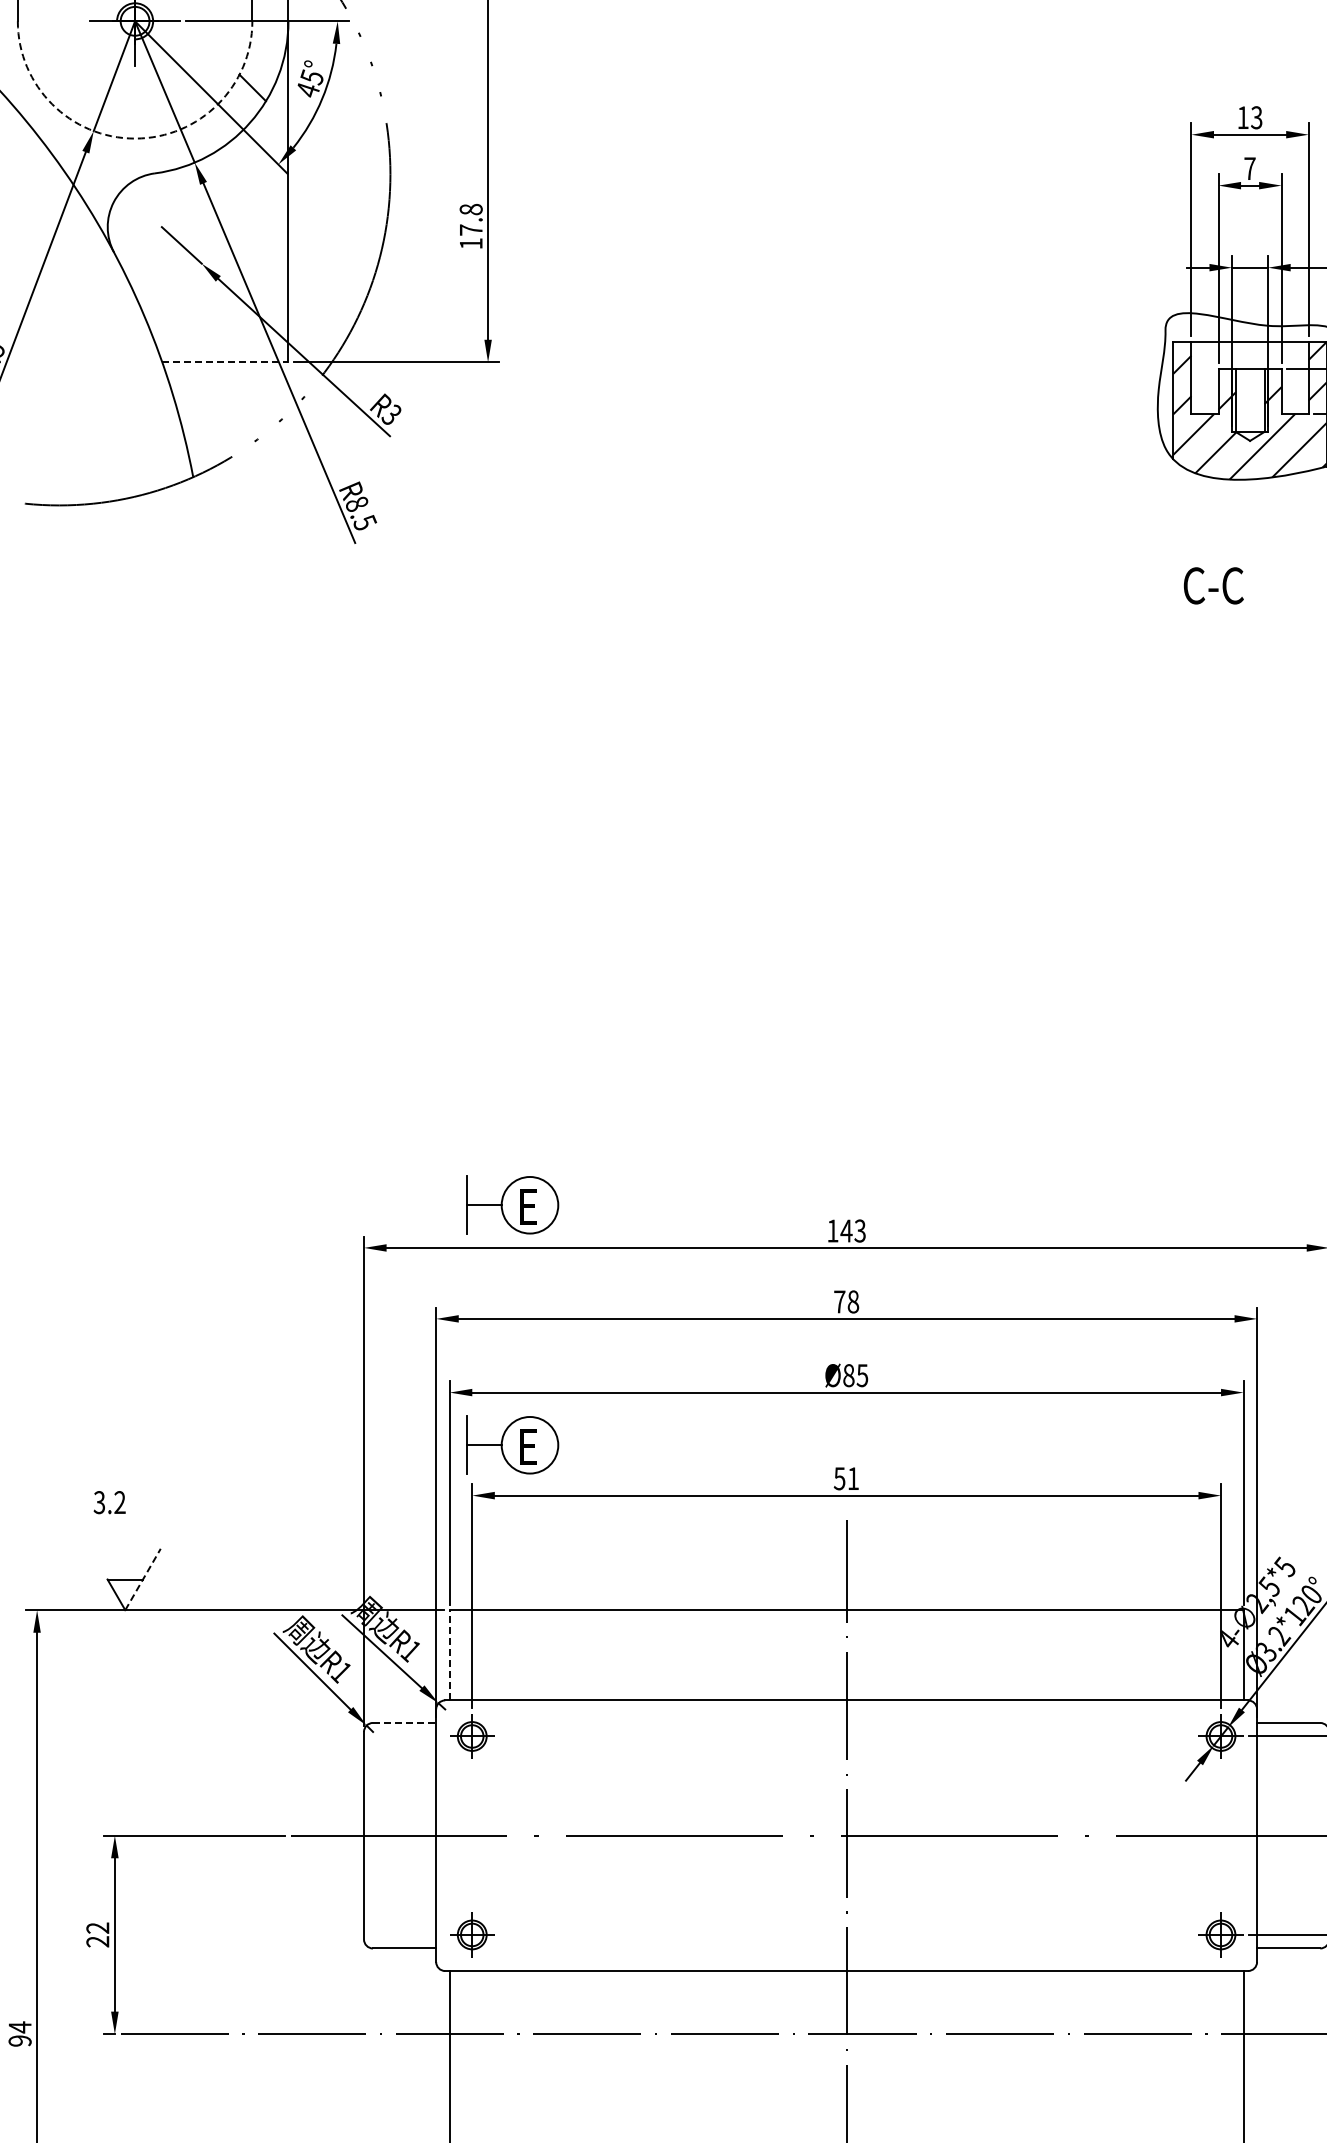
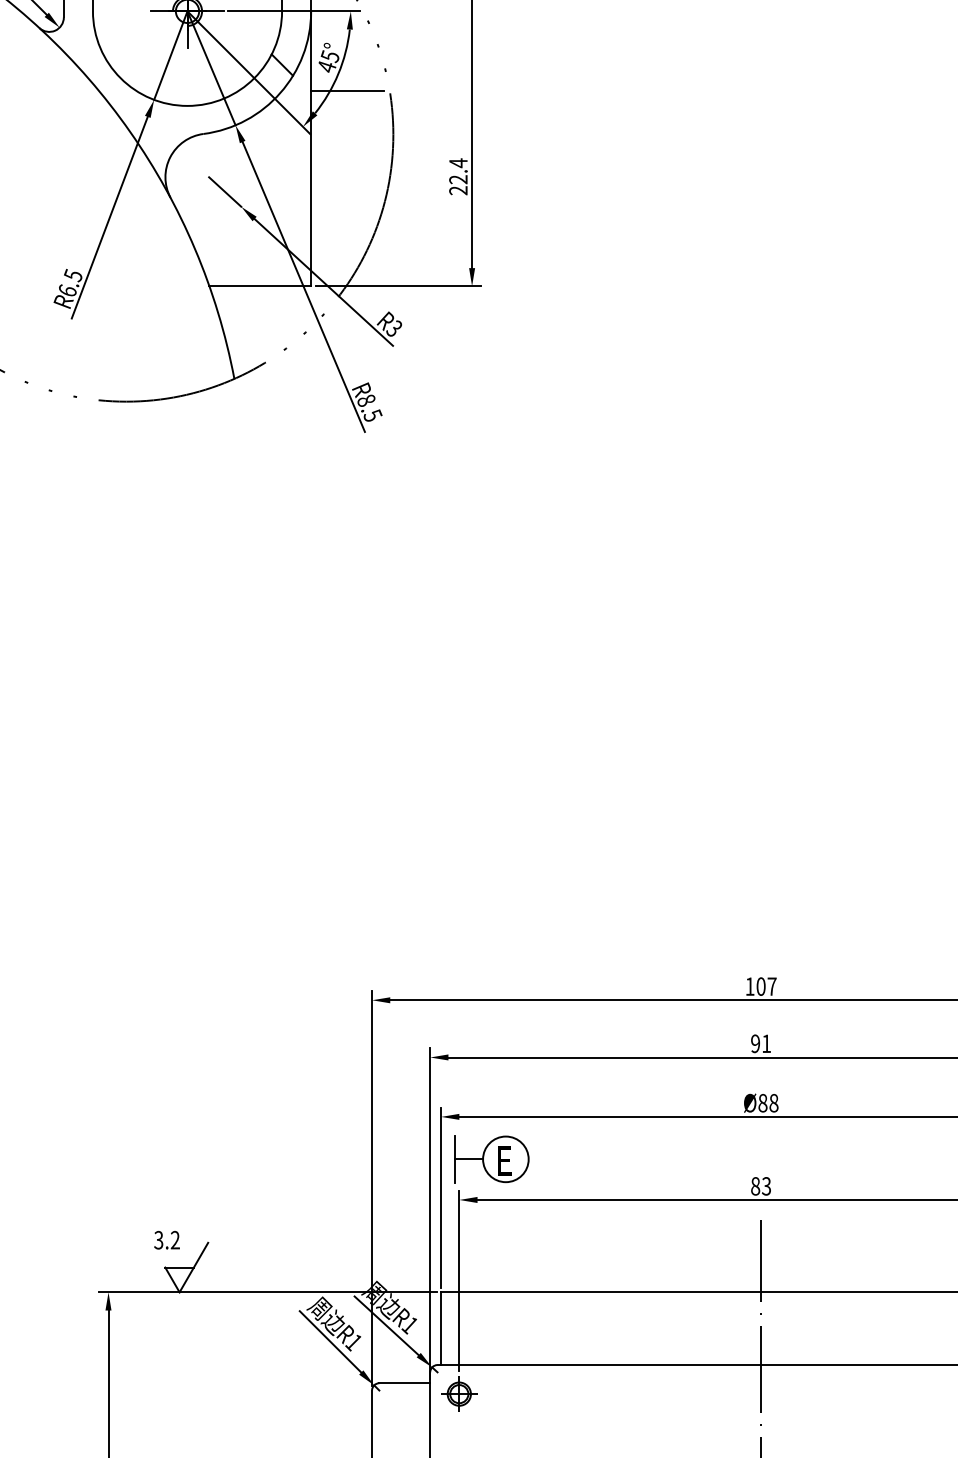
line: (333, 120) -> (347, 91), added
arc: (135, 138) -> (187, 105), dashed -> solid
text: (470, 226) -> (457, 176), 17.8 -> 22.4
line: (225, 362) -> (260, 286), dashed -> solid
part: (512, 1204) -> (491, 965), removed
text: (852, 1230) -> (765, 986), 143 -> 107
text: (846, 1301) -> (761, 1043), 78 -> 91
text: (862, 1375) -> (773, 1103), Ø85 -> Ø88
text: (845, 1478) -> (760, 1186), 51 -> 83
text: (109, 1502) -> (166, 1240), moved
line: (143, 1579) -> (194, 1267), dashed -> solid
line: (449, 1654) -> (440, 1328), dashed -> solid
line: (404, 1722) -> (404, 1382), dashed -> solid

